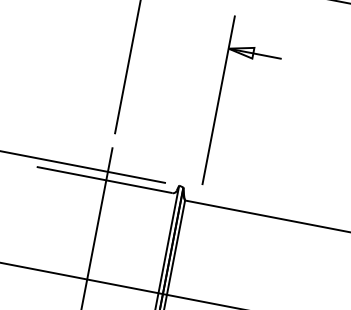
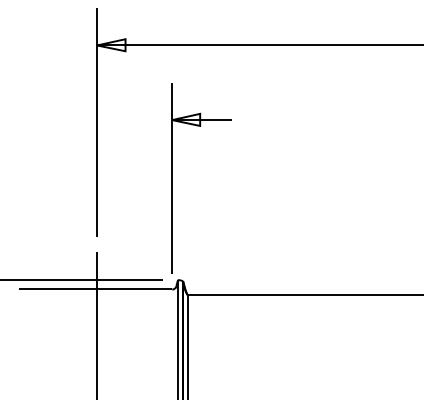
part: (218, 100) -> (172, 178), moved

